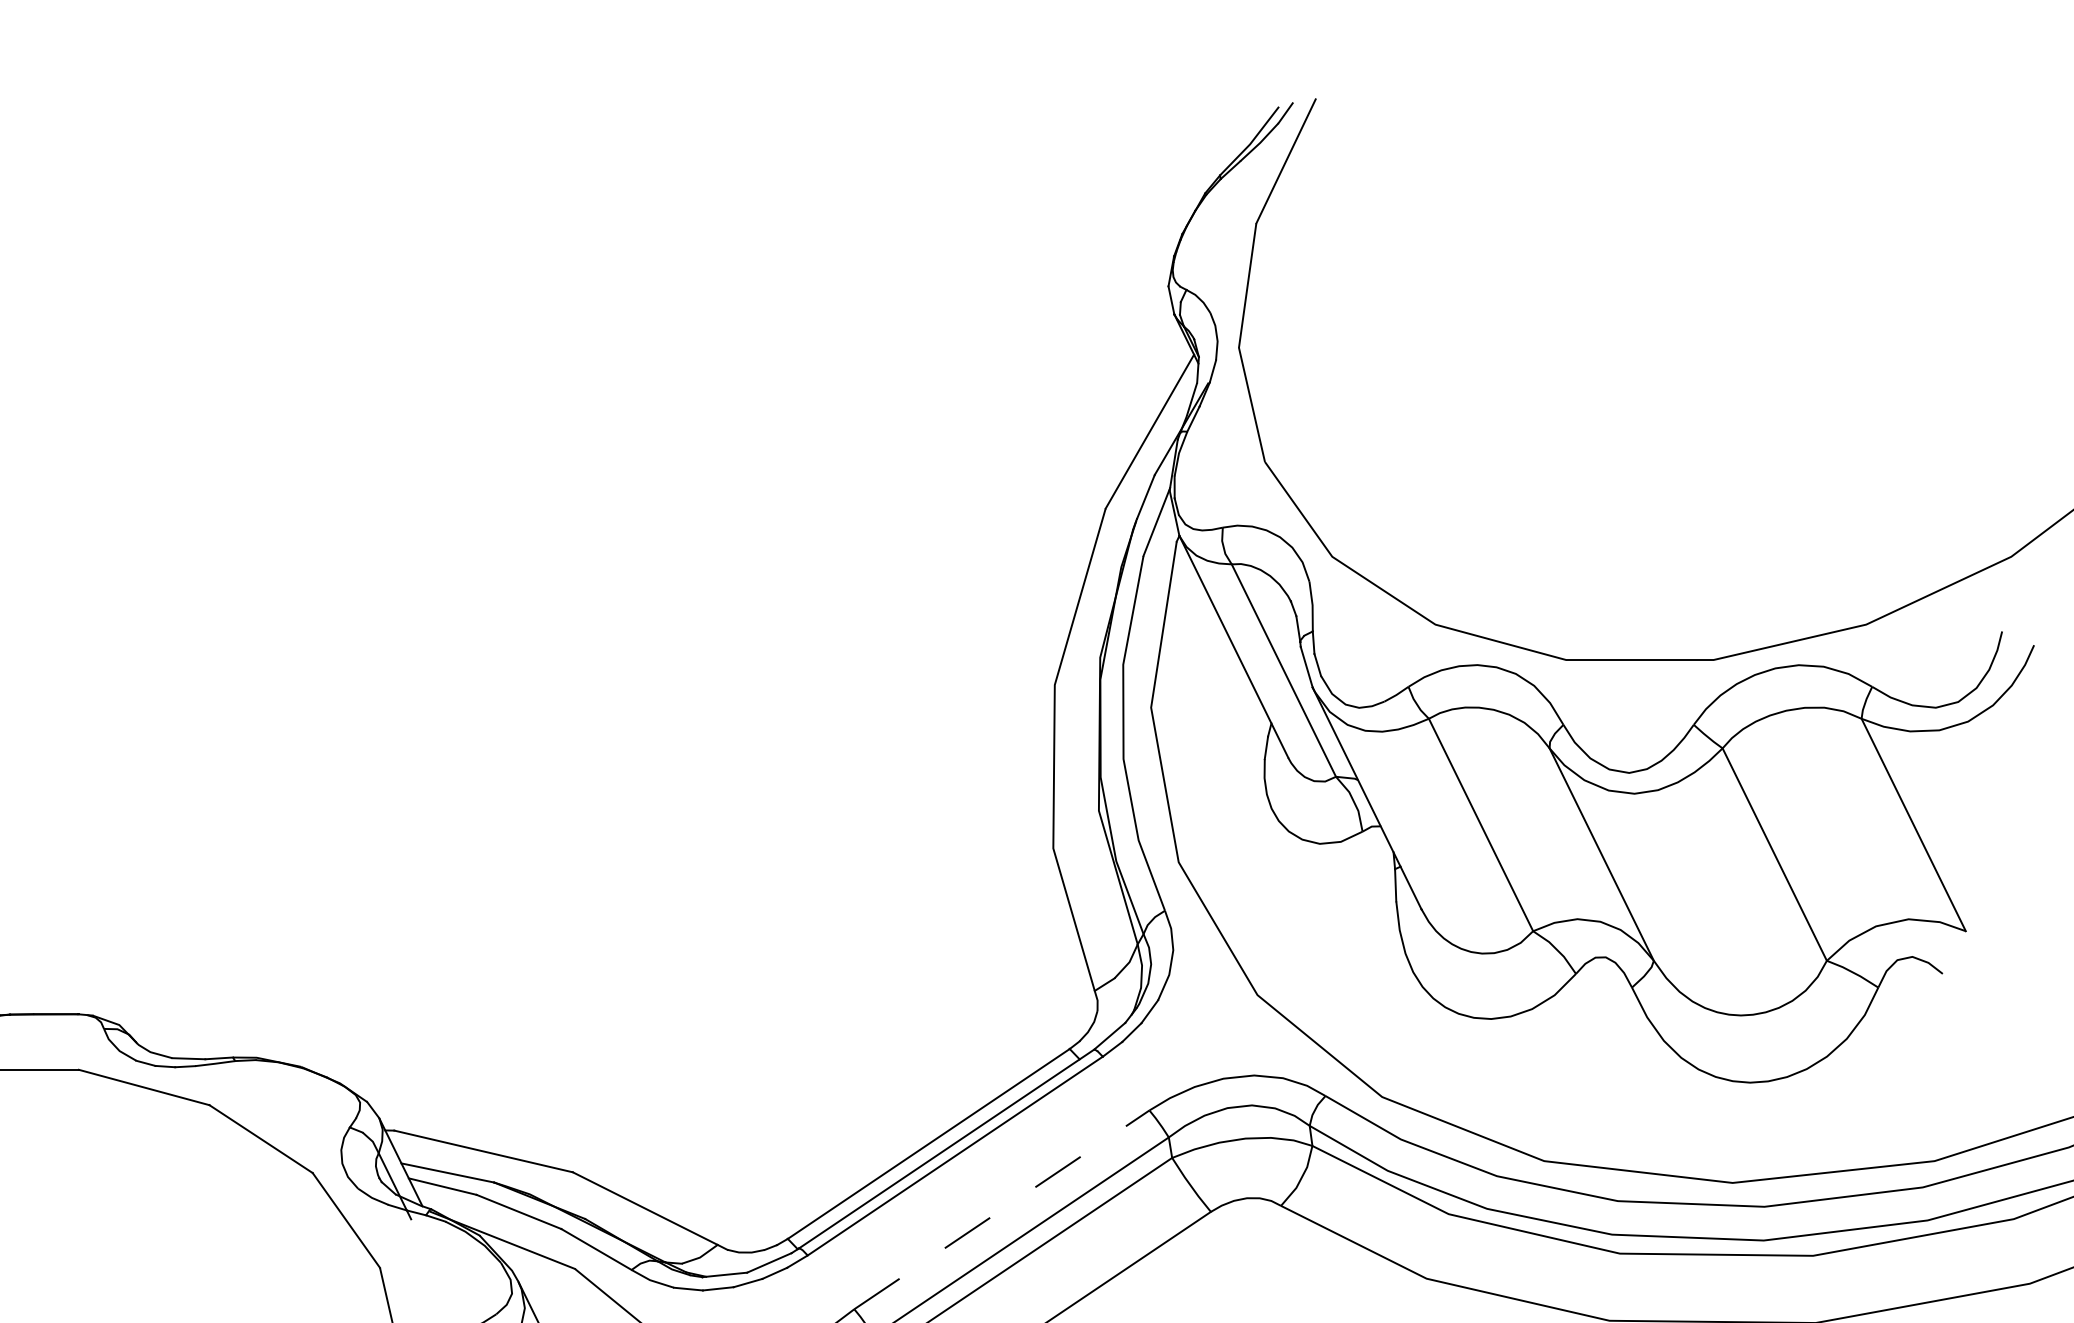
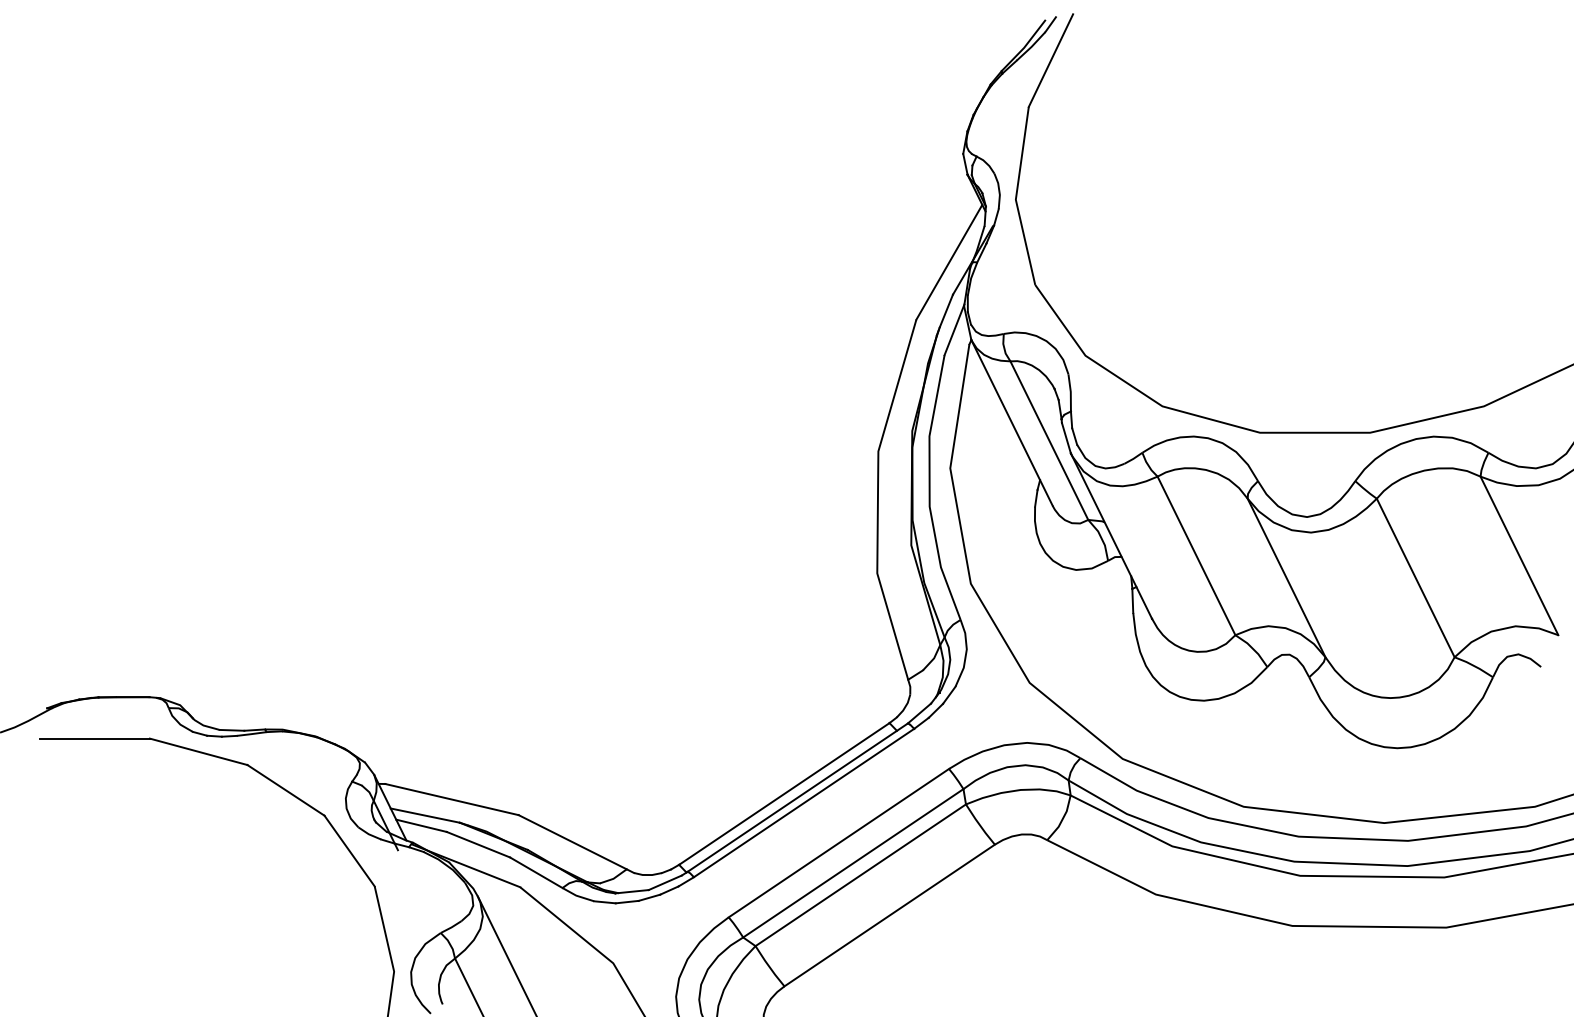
line: (1001, 1210) -> (838, 843), dashed -> solid

